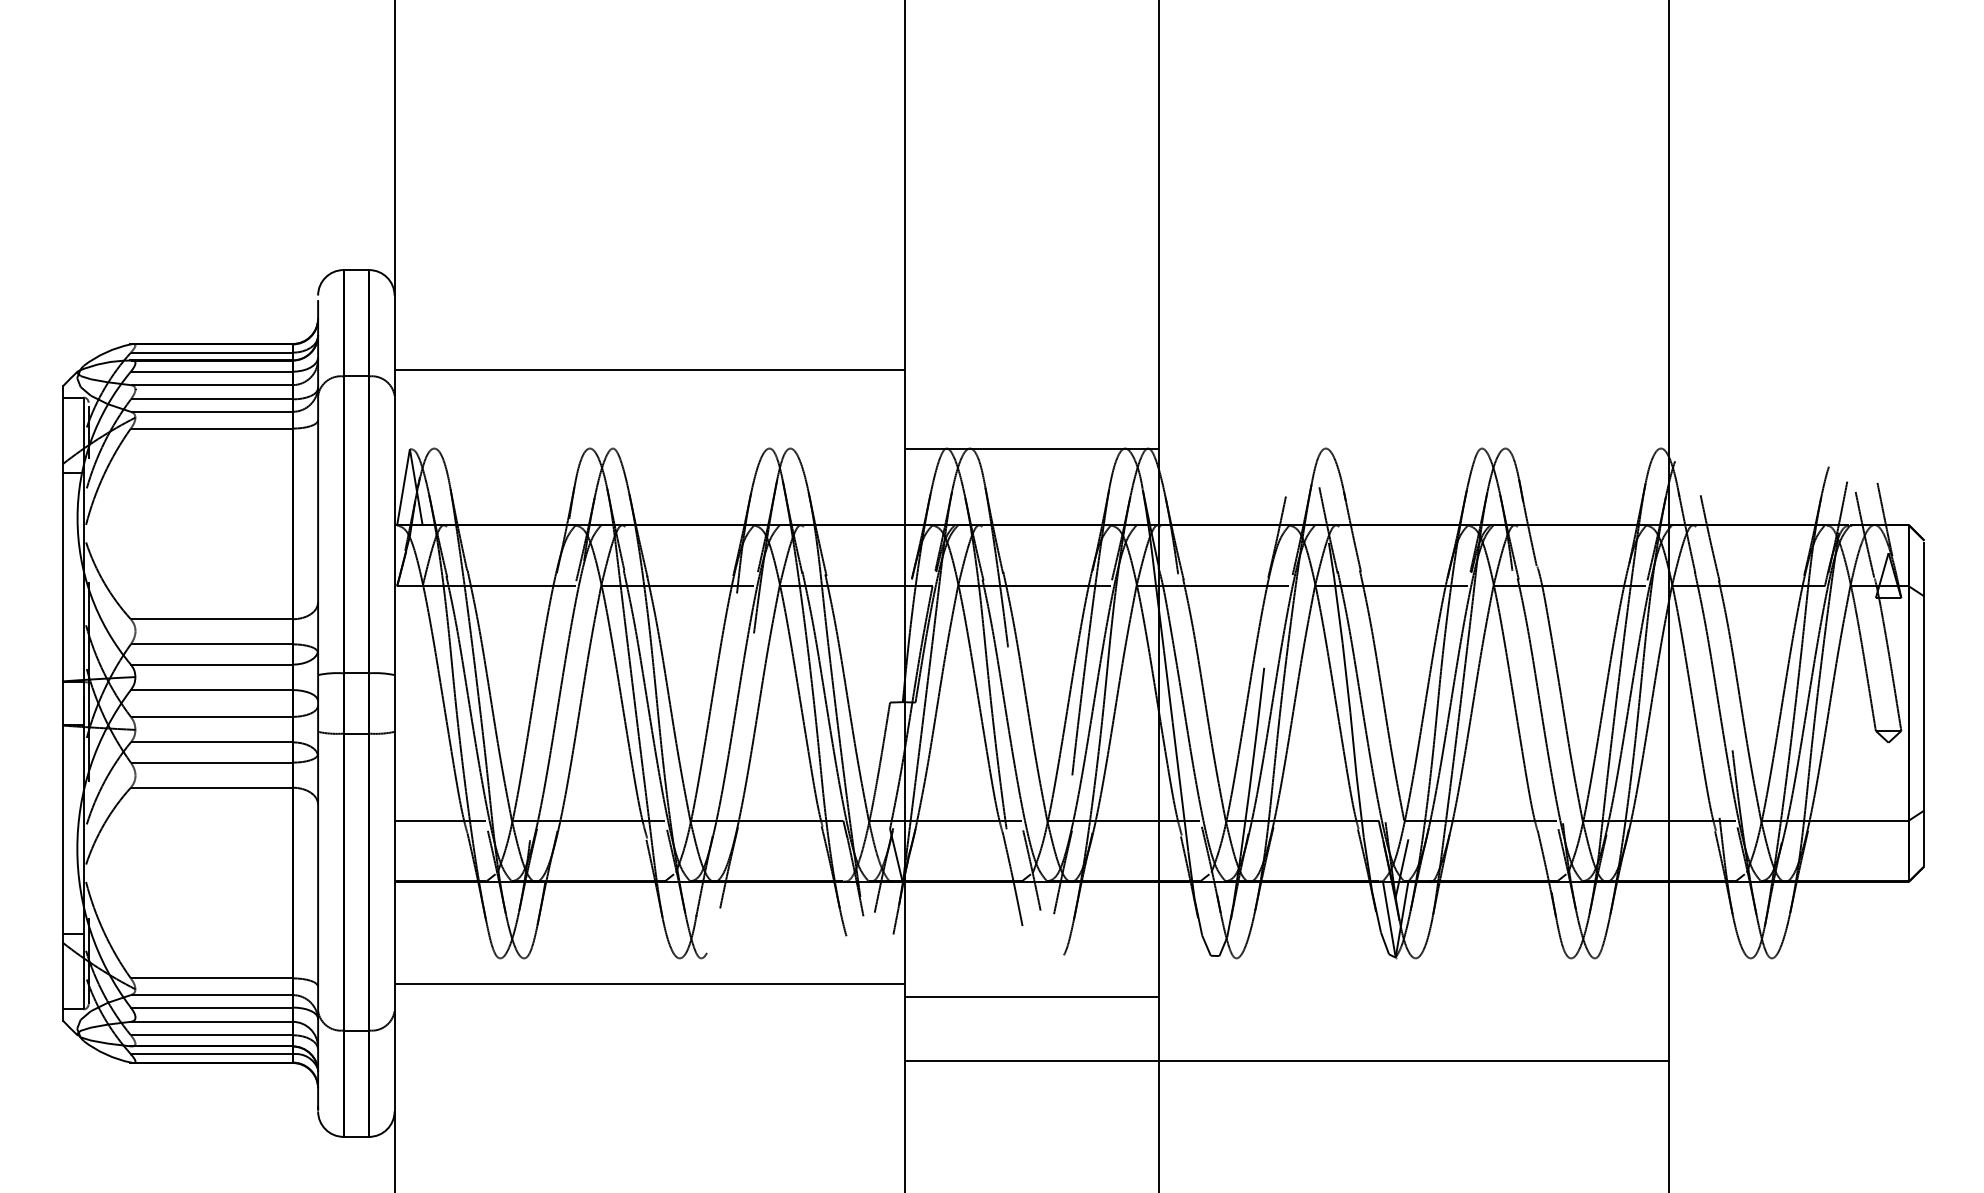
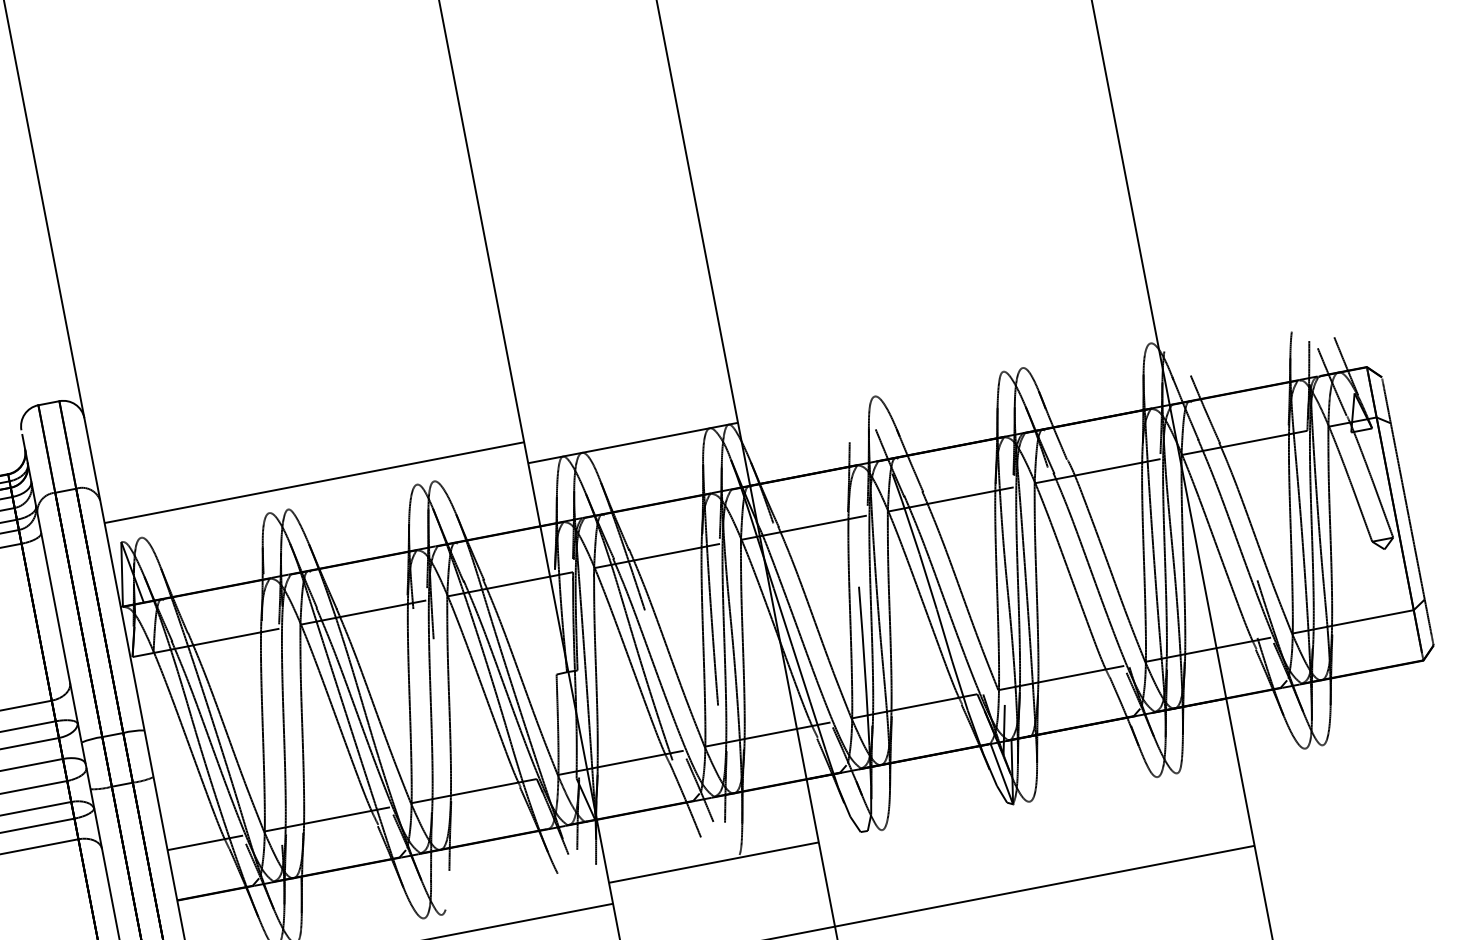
line: (649, 370) -> (314, 483), moved
line: (1031, 997) -> (713, 862), moved

